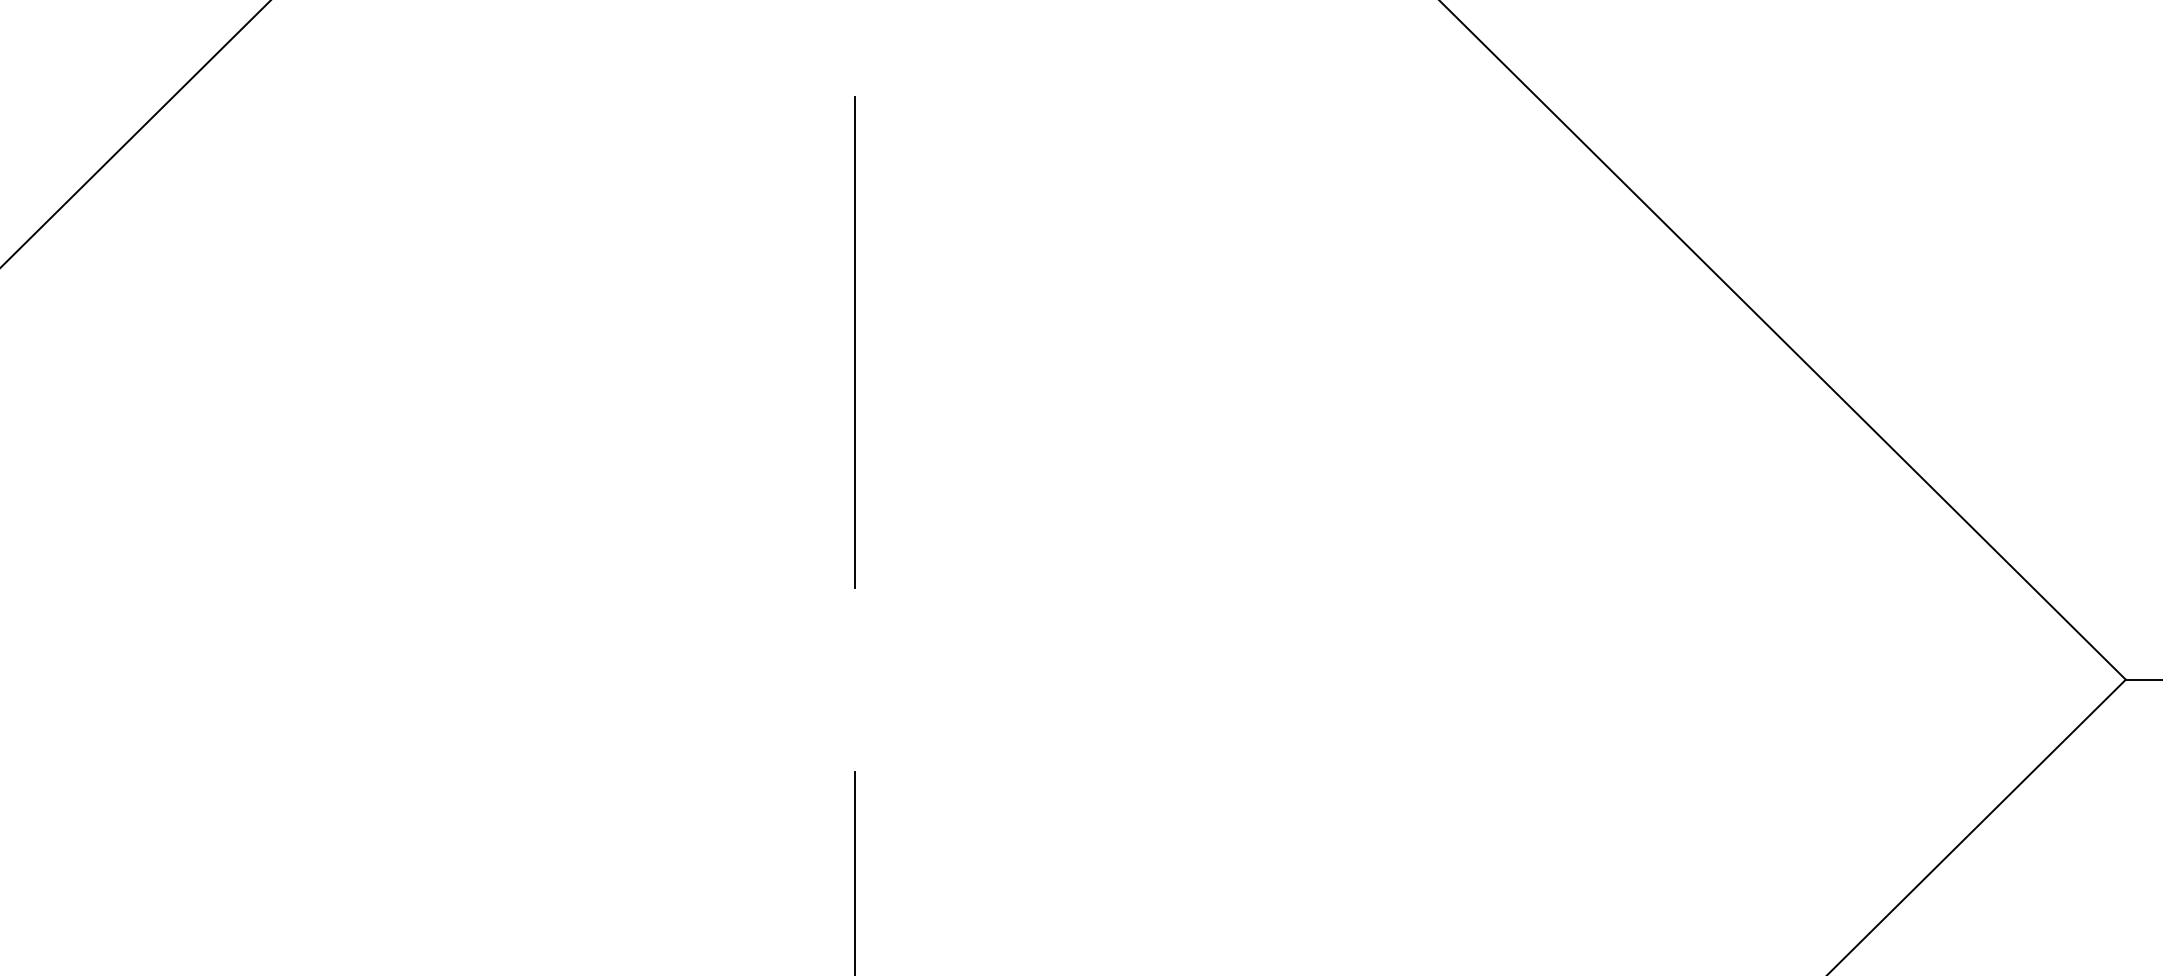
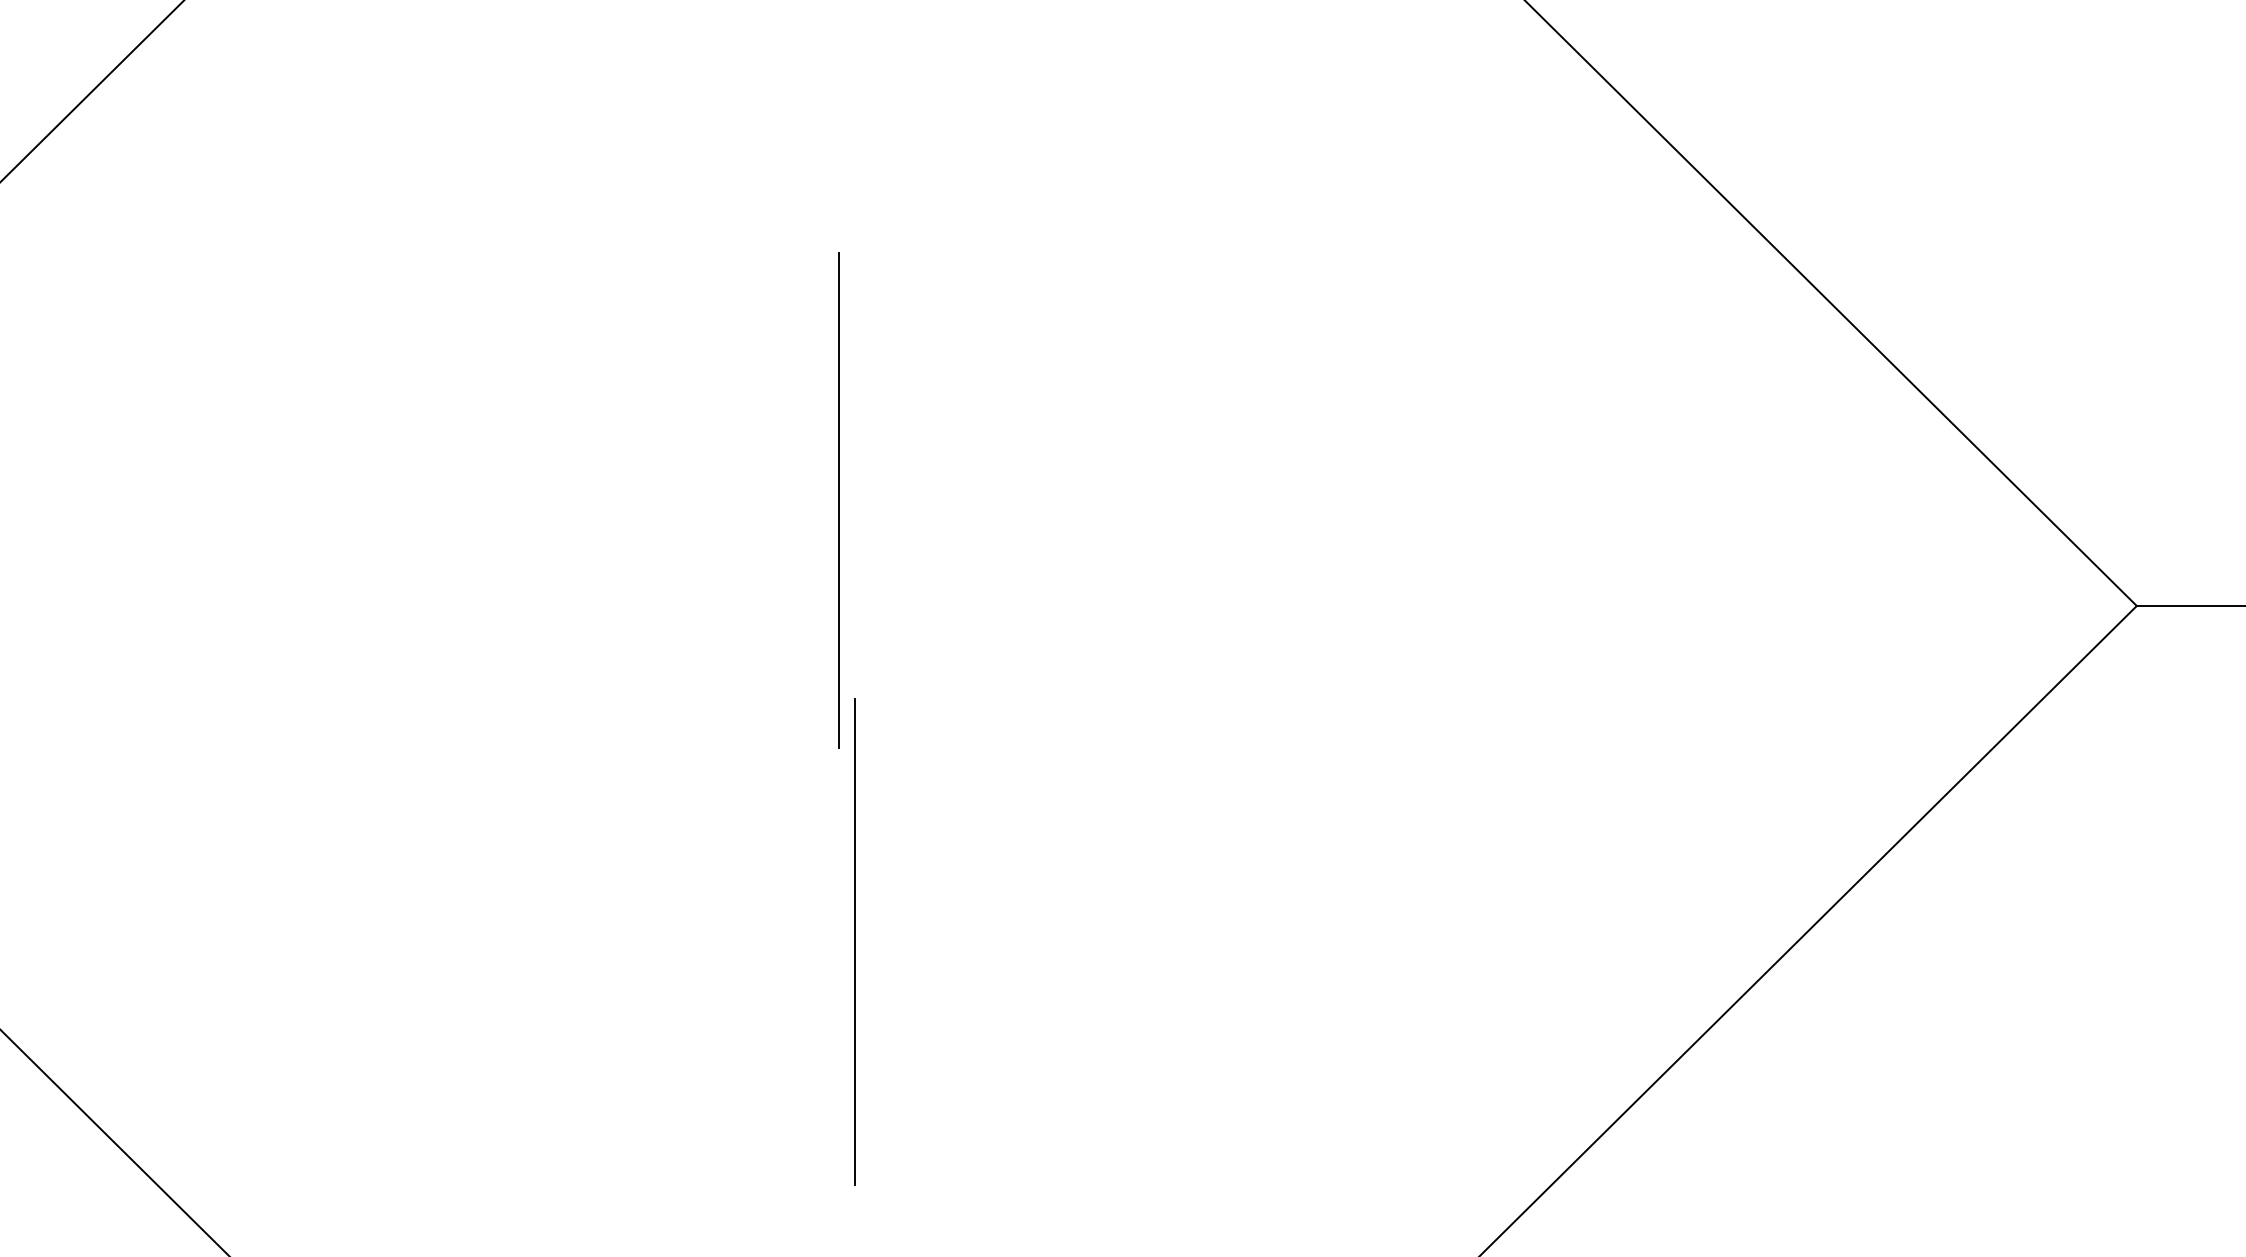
line: (855, 342) -> (838, 500), moved

